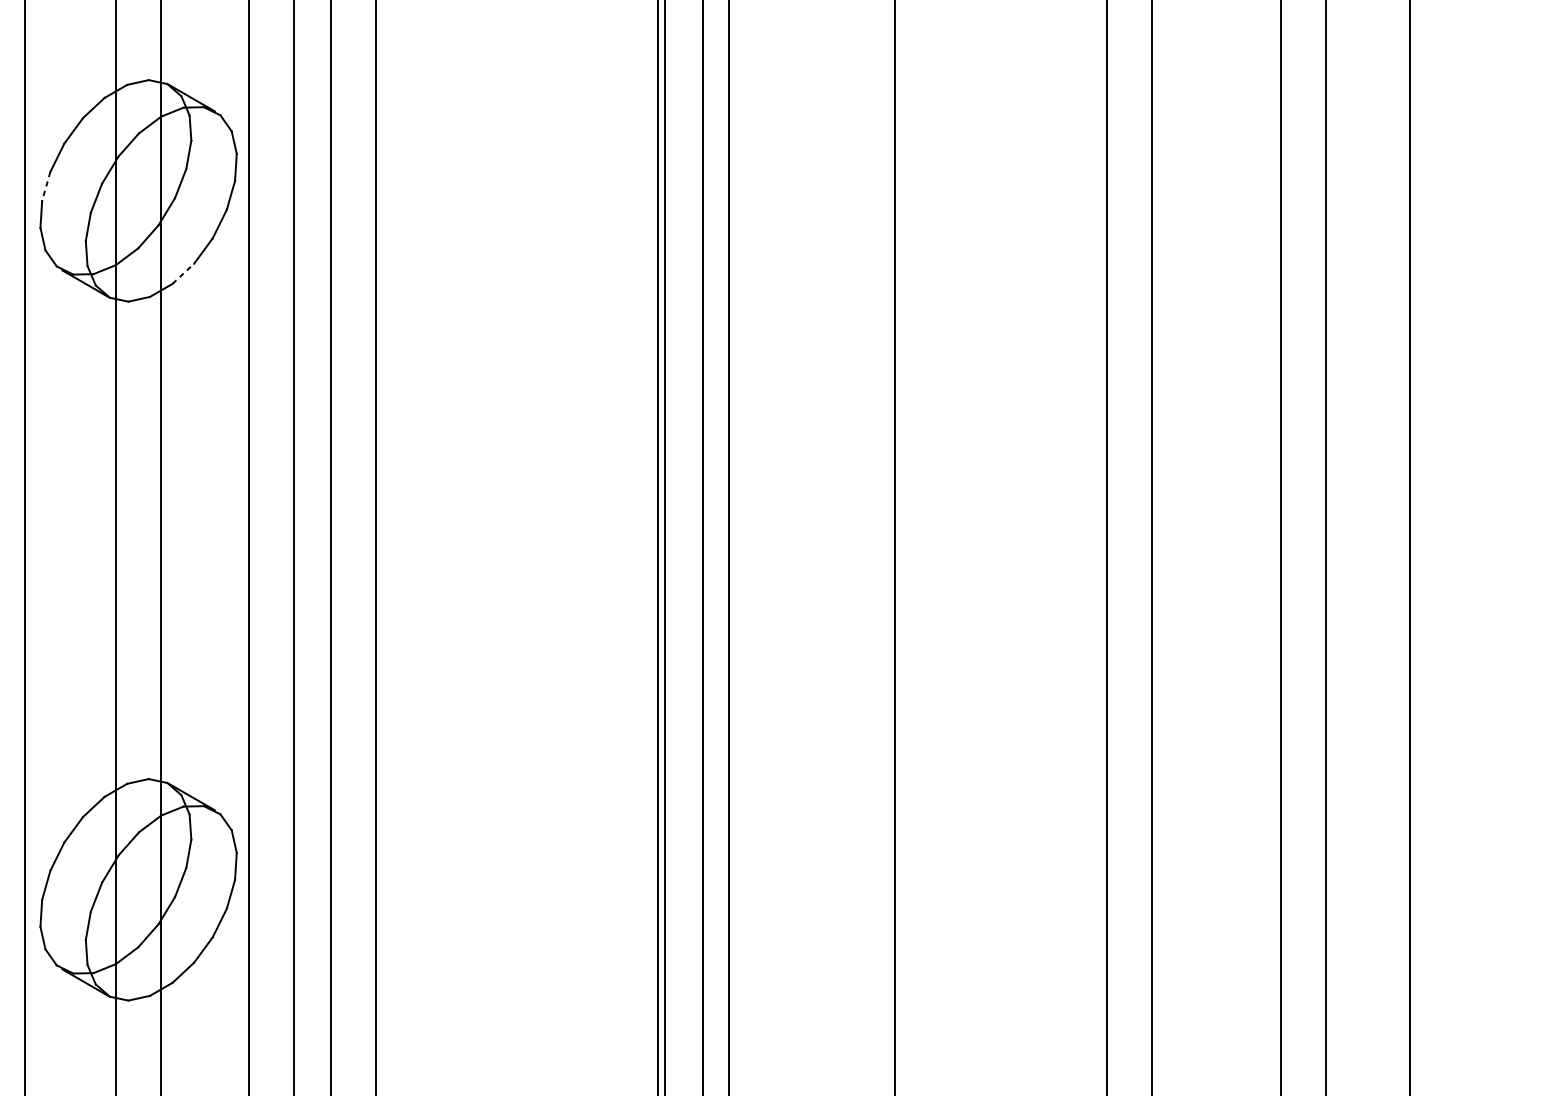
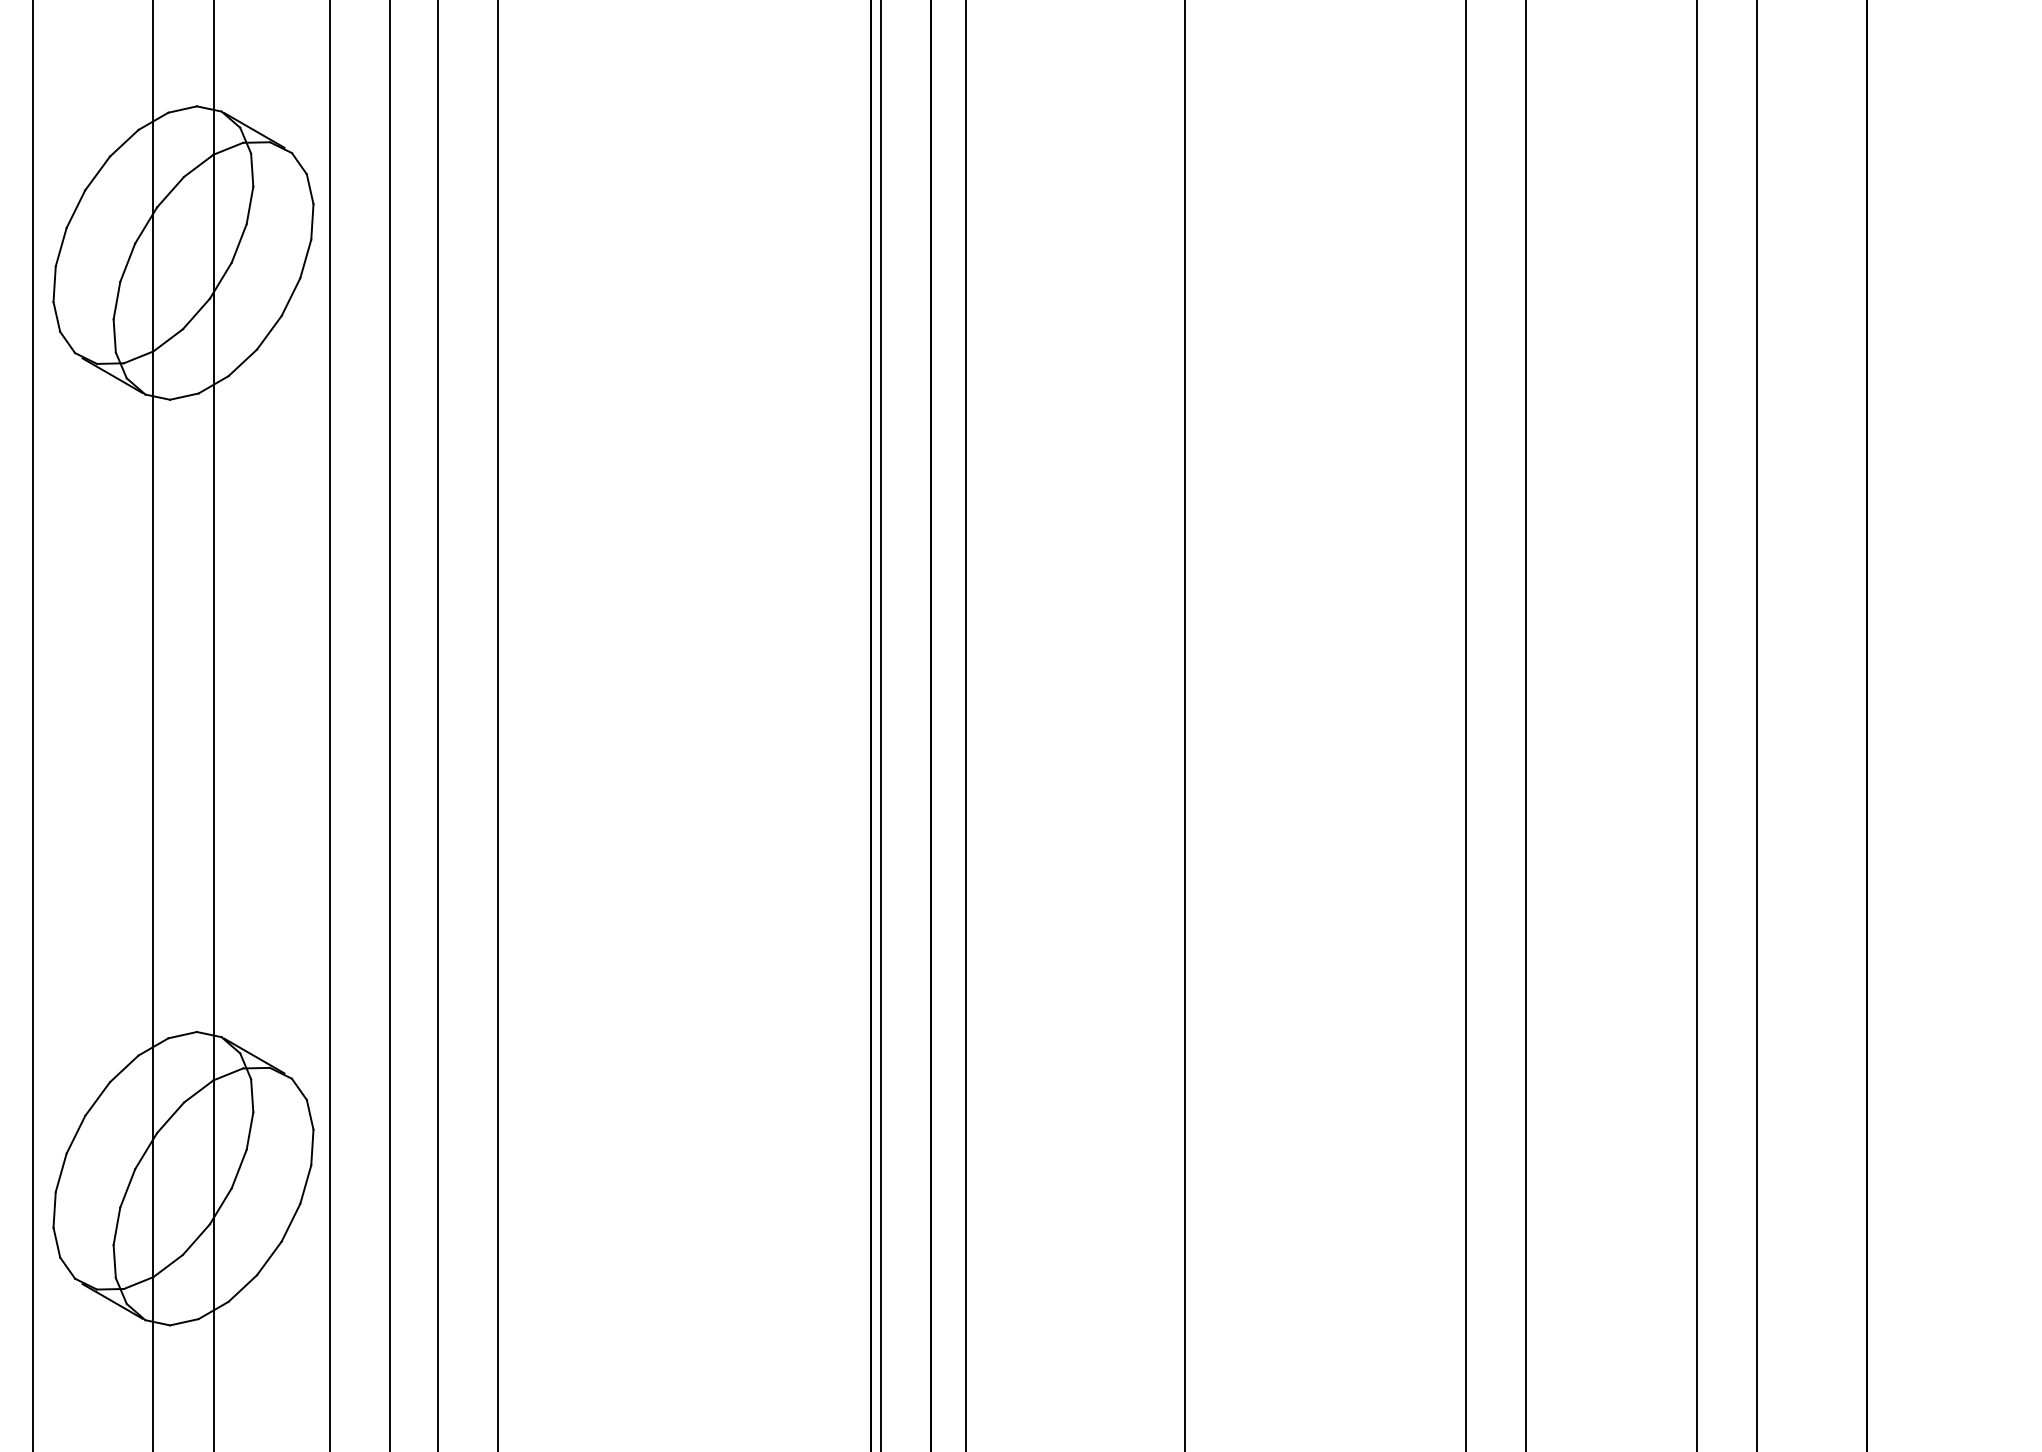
line: (46, 186) -> (61, 247), dashed -> solid
line: (183, 273) -> (242, 362), dashed -> solid

